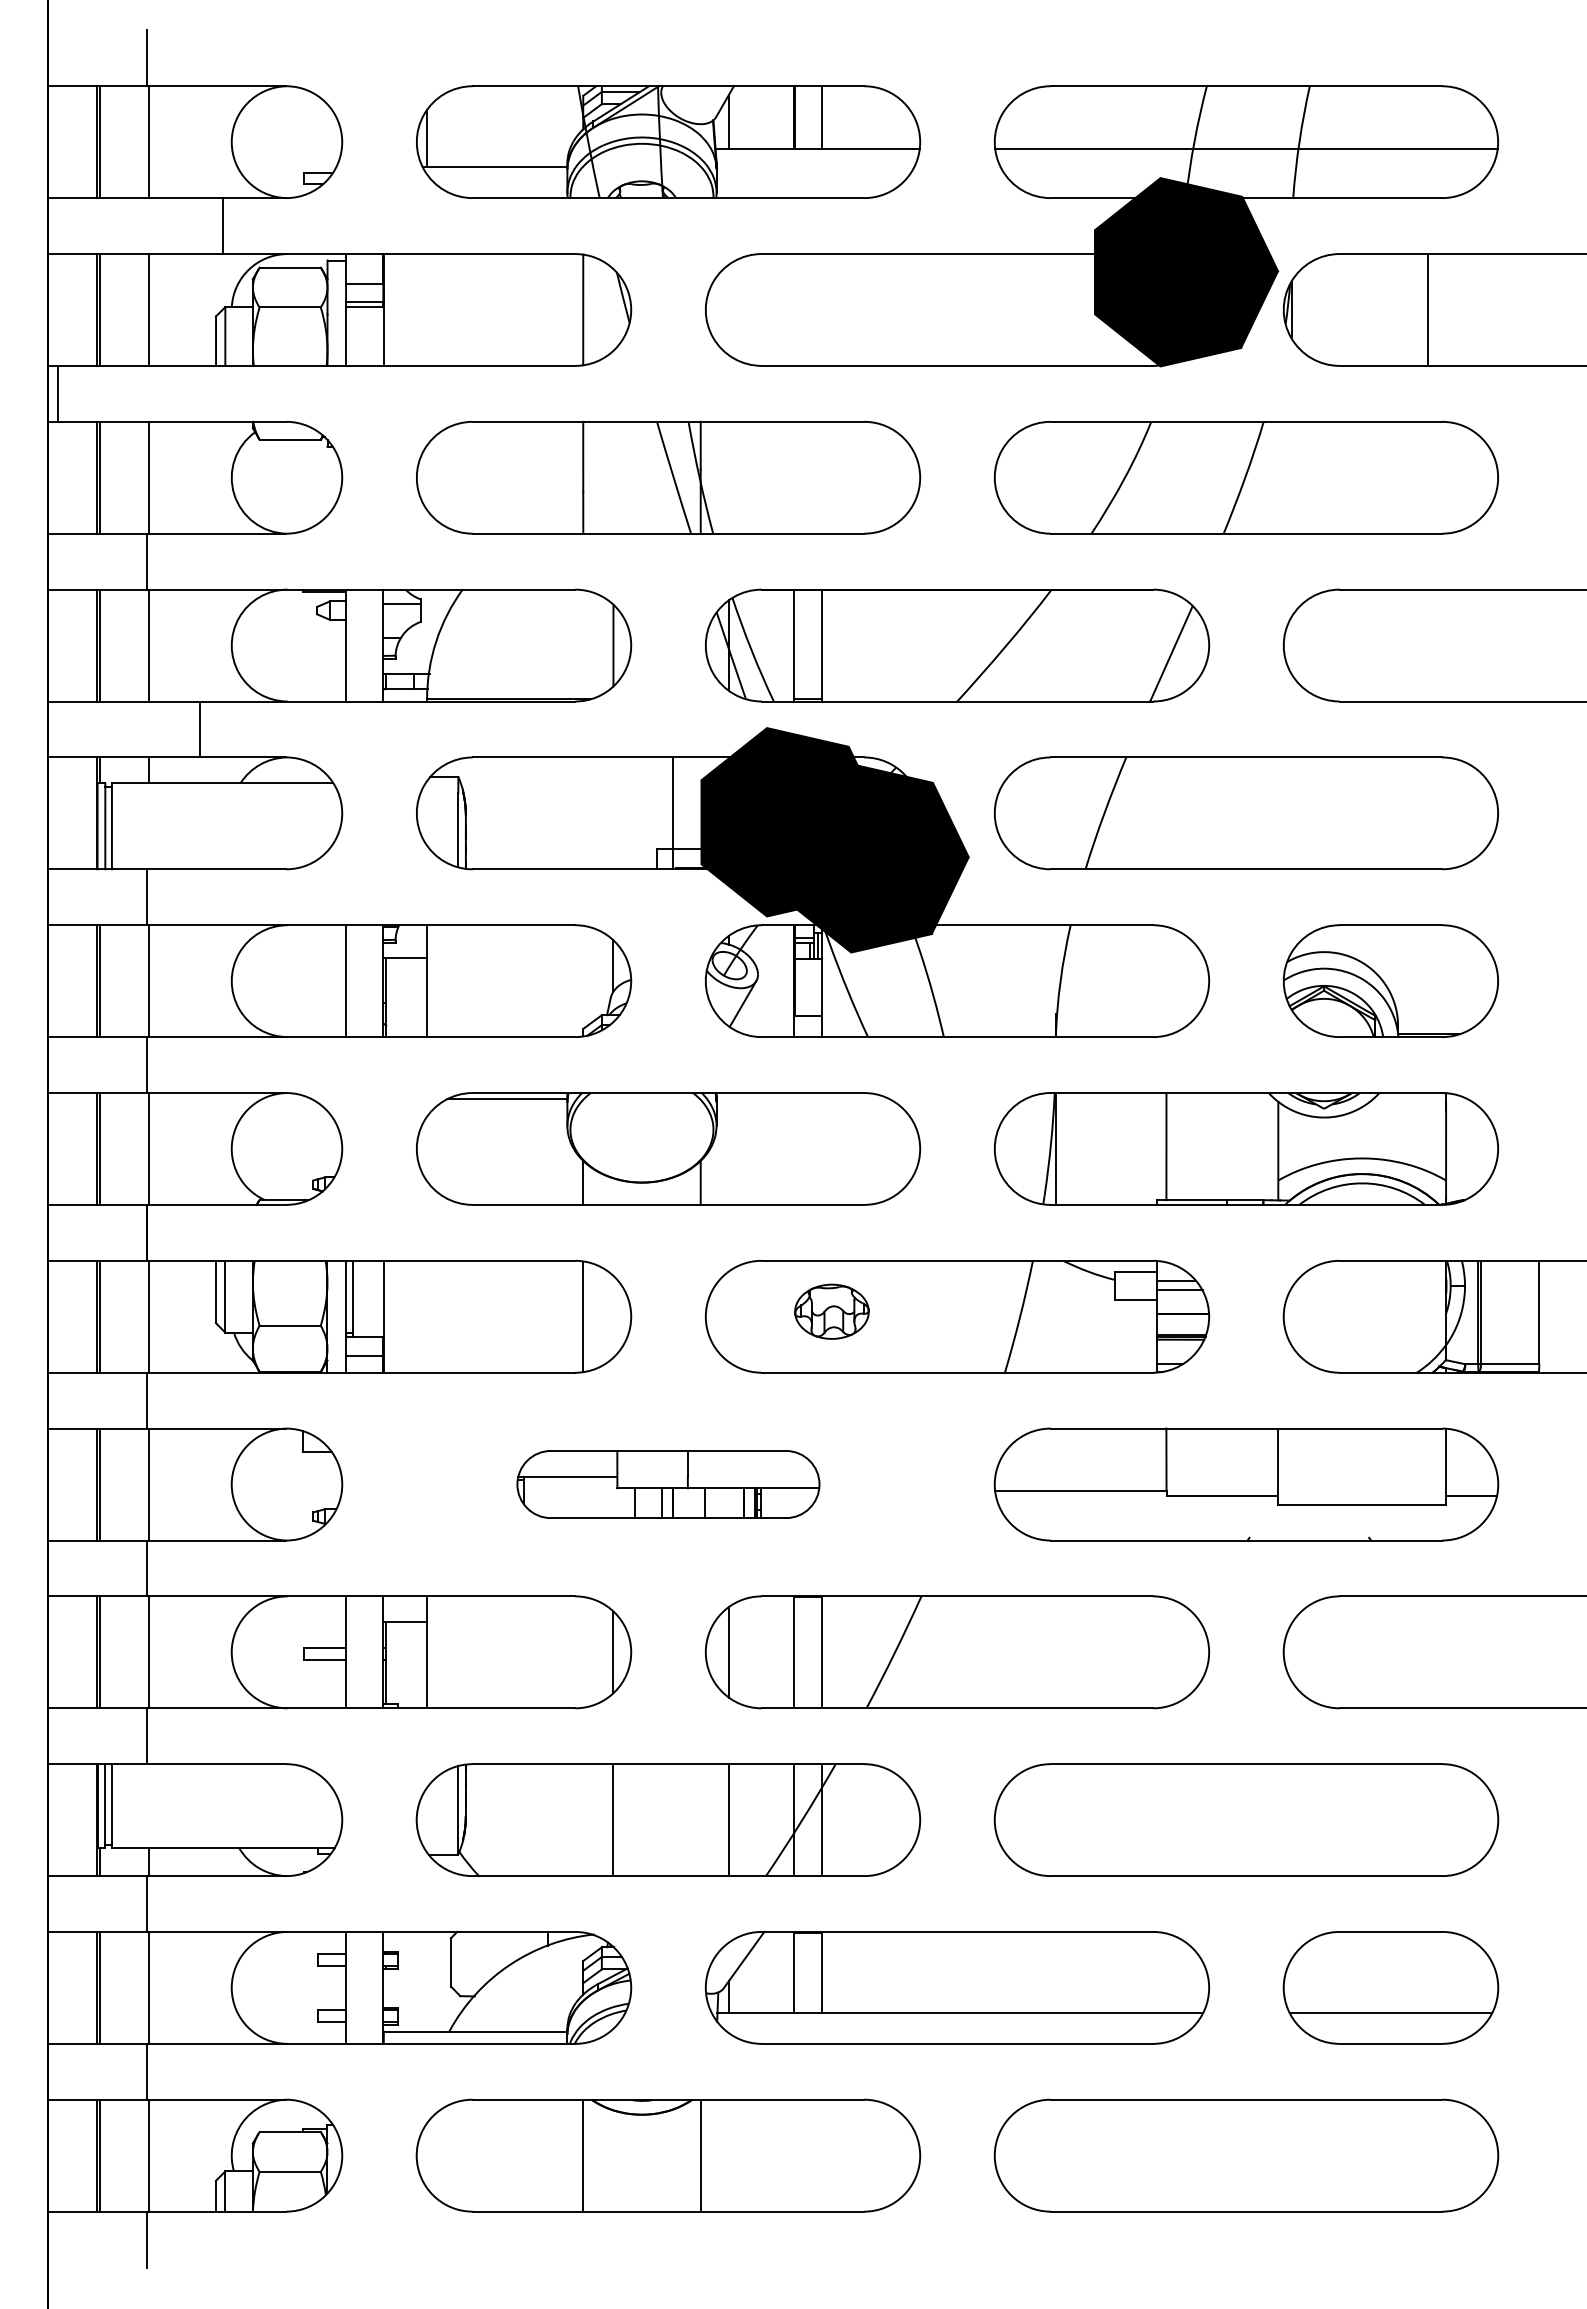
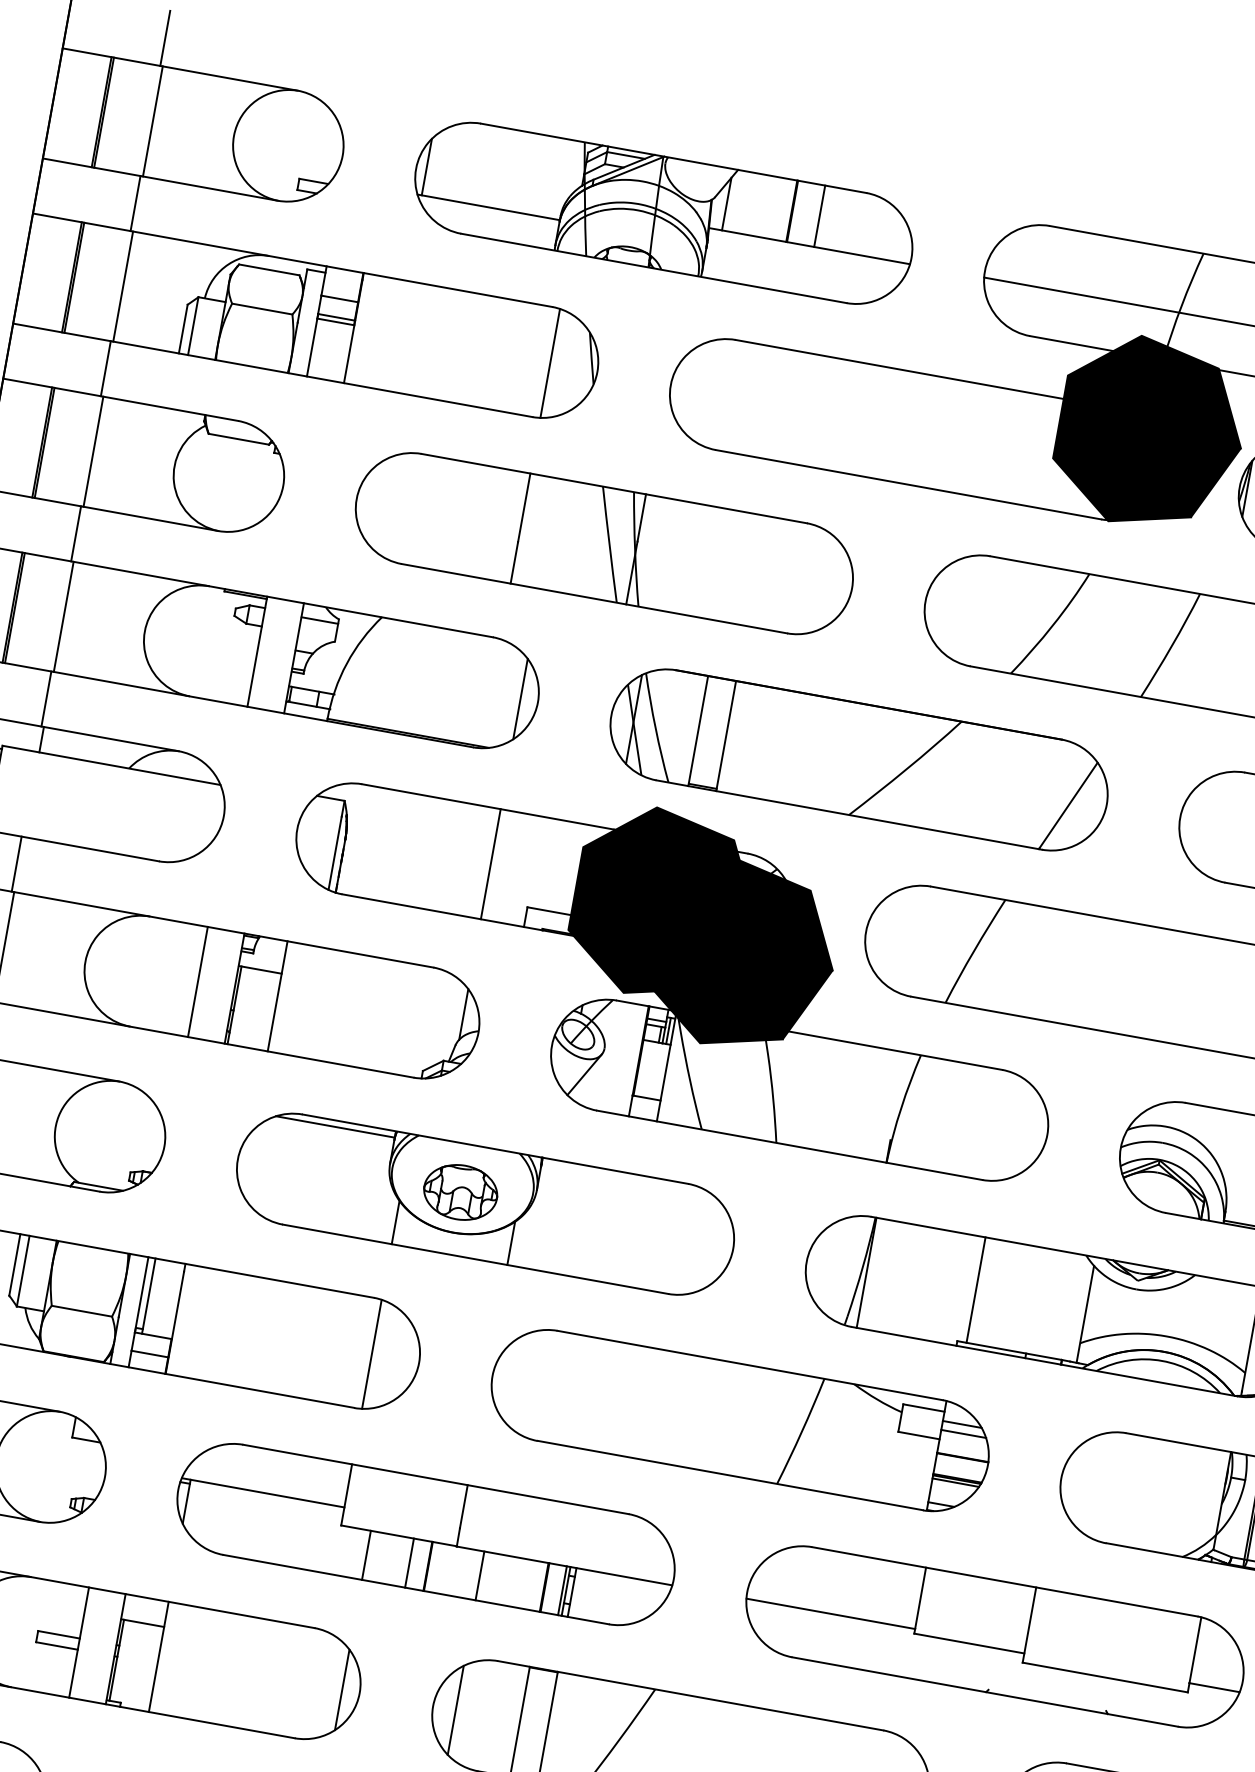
line: (222, 226) -> (135, 203), moved
line: (57, 393) -> (105, 368), moved
line: (199, 729) -> (46, 698), moved
line: (673, 813) -> (490, 864), moved
part: (831, 1311) -> (460, 1192), moved
part: (668, 1484) -> (426, 1534), size x1.67

